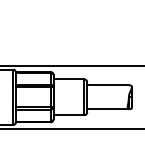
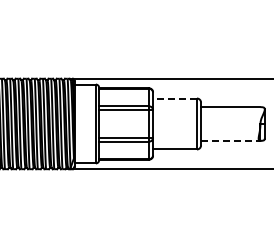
line: (69, 79) -> (175, 98), solid -> dashed
line: (107, 108) -> (230, 140), solid -> dashed

